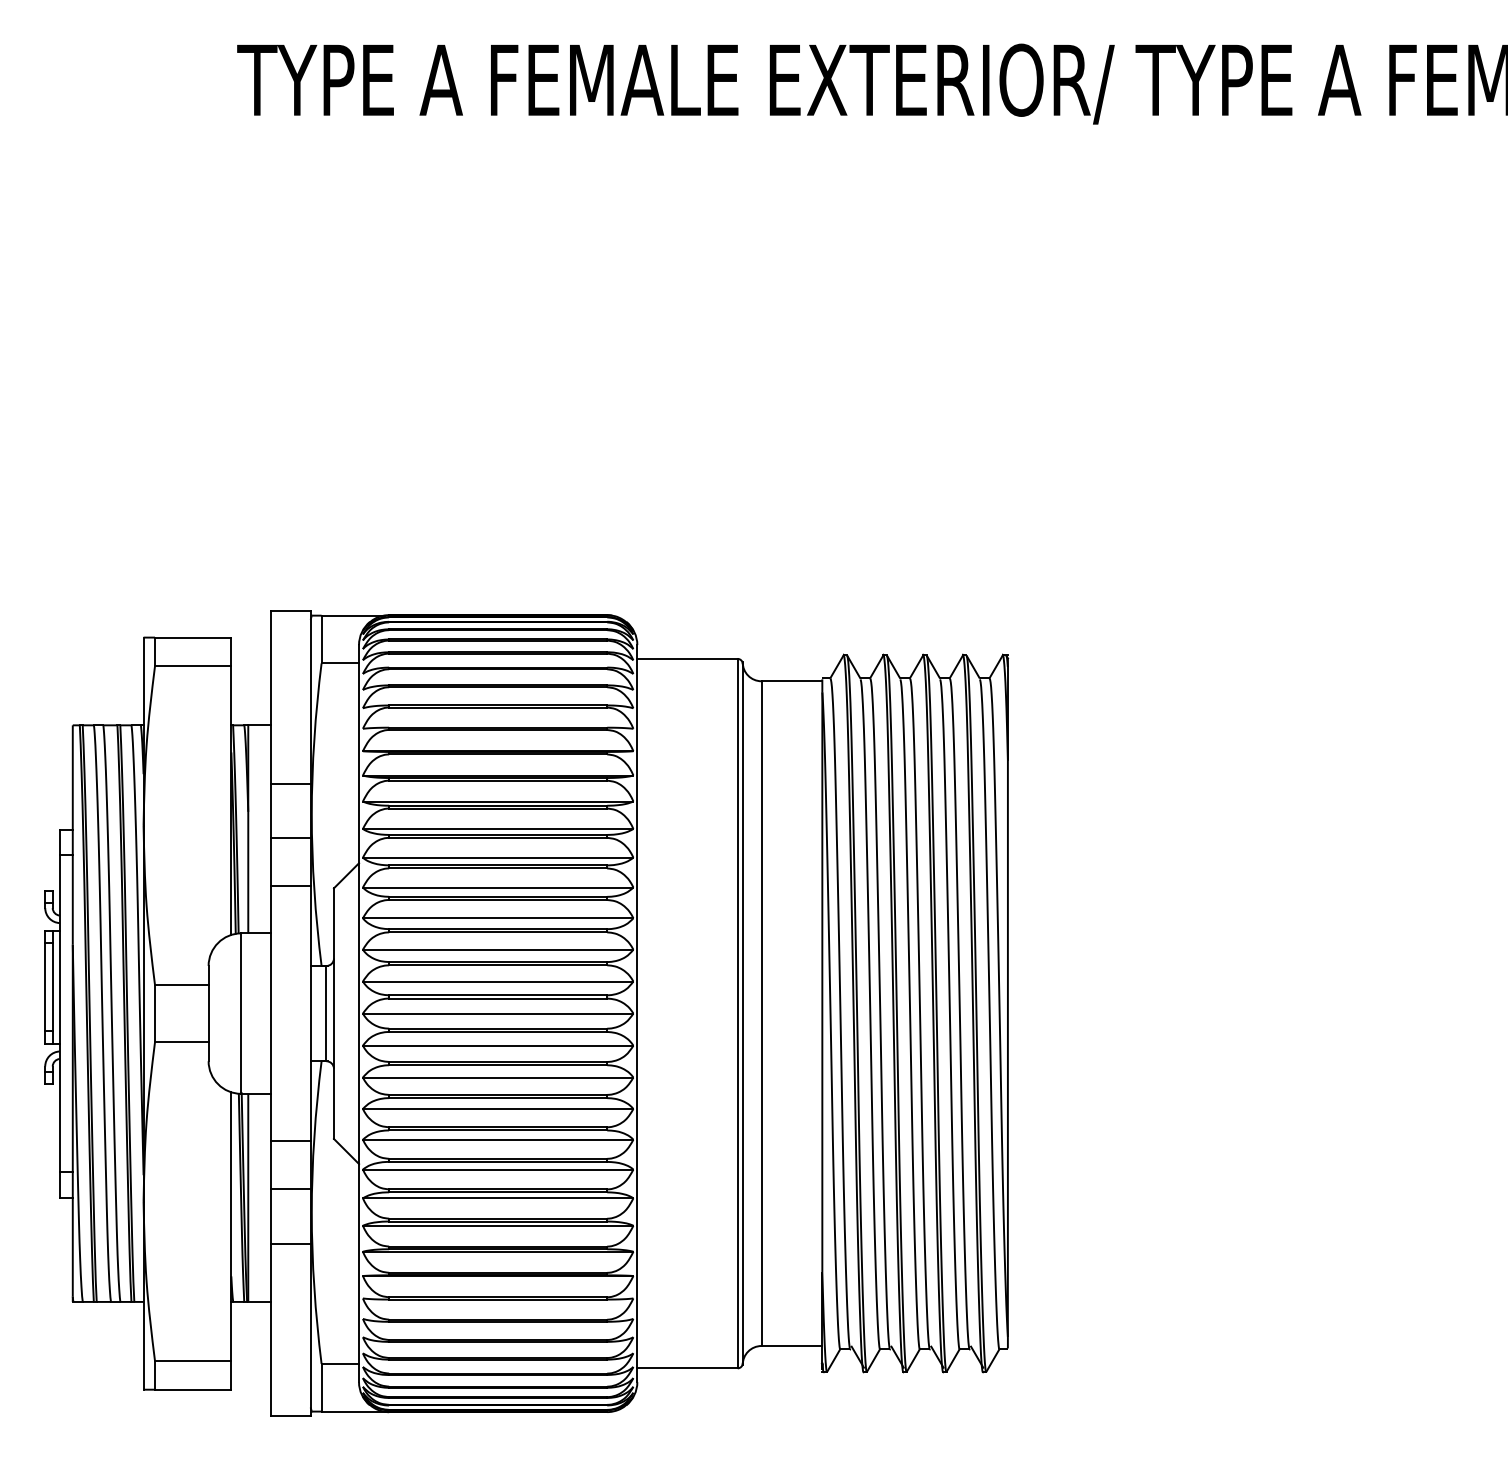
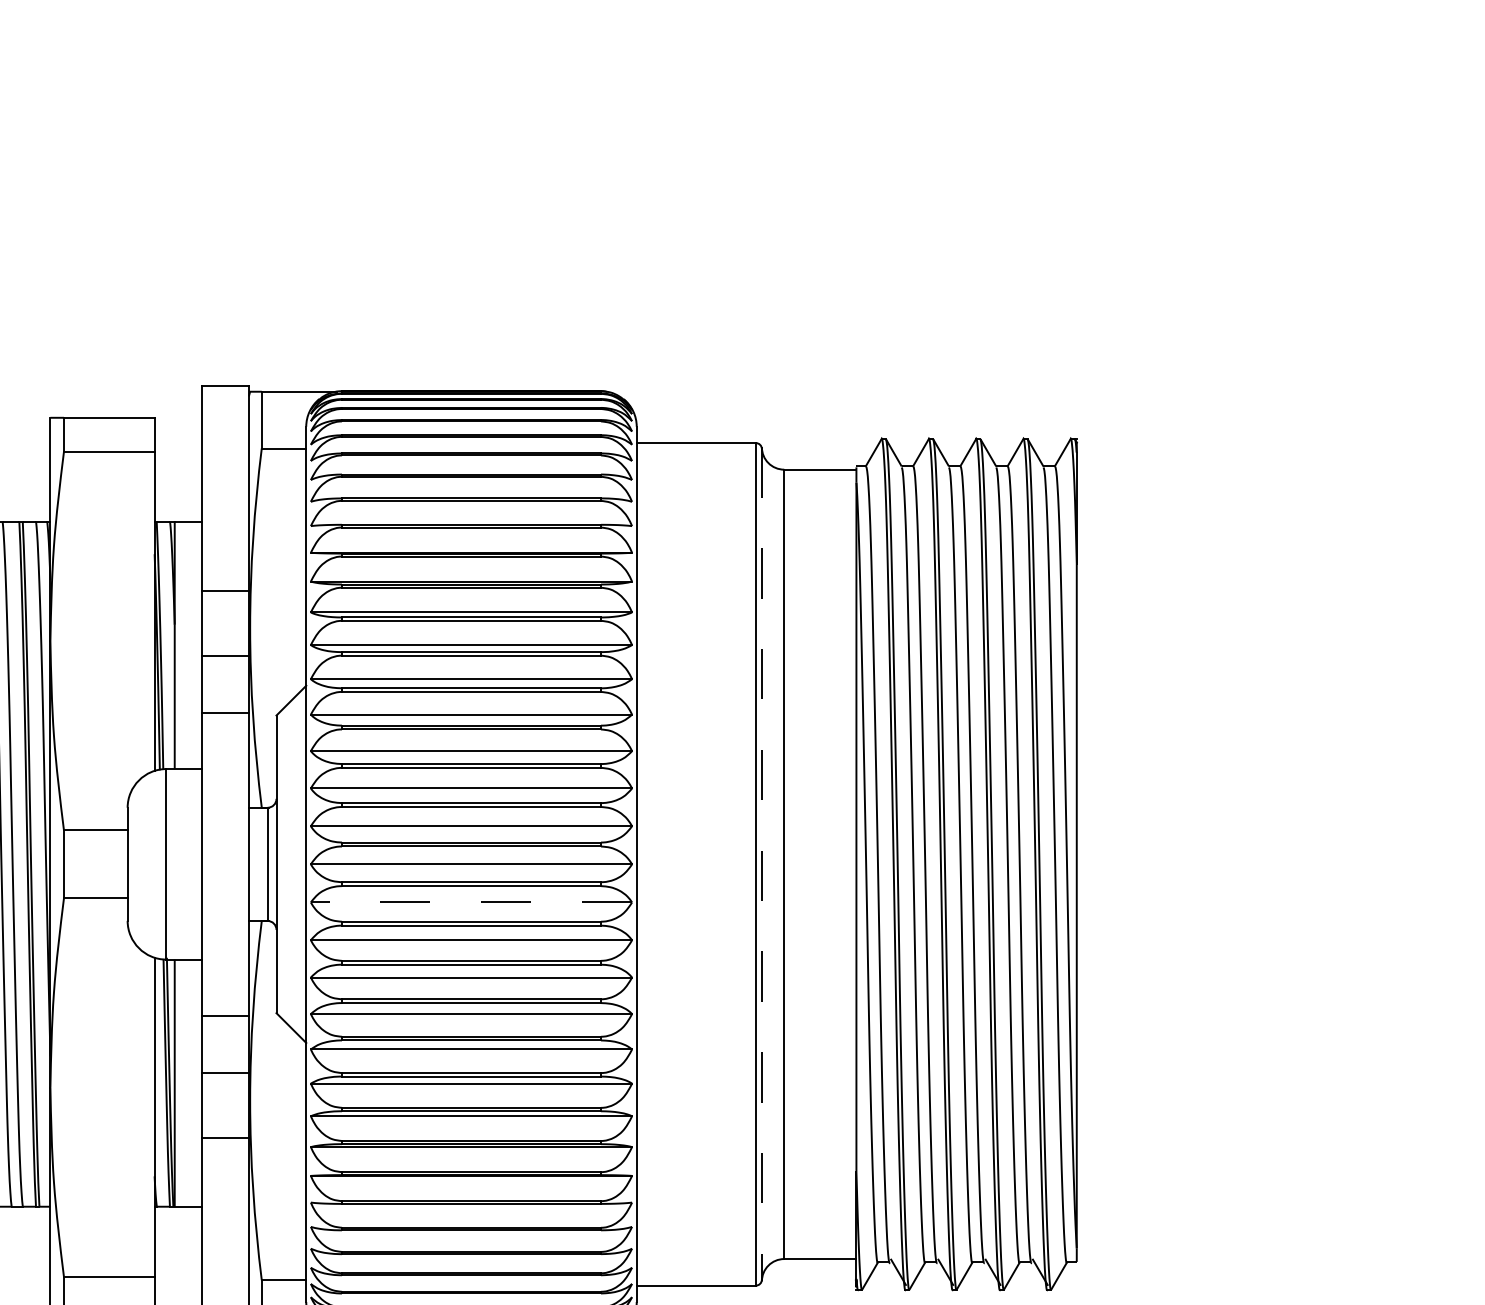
line: (742, 1014) -> (761, 865), solid -> dashed
line: (497, 1045) -> (470, 902), solid -> dashed

